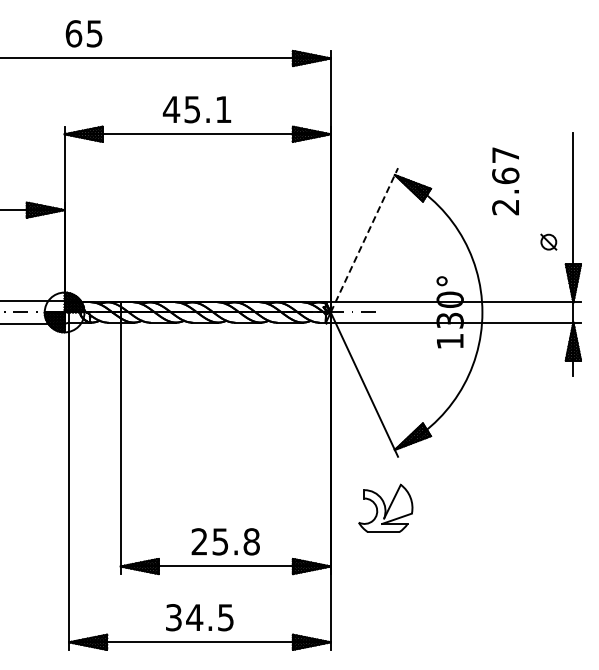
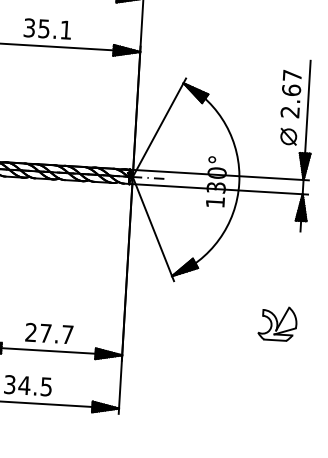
text: (171, 109) -> (29, 27), 45.1 -> 35.1
text: (505, 181) -> (291, 94), moved
line: (364, 240) -> (159, 127), dashed -> solid
part: (548, 241) -> (288, 136), size x1.43
part: (385, 507) -> (277, 323), moved
text: (235, 541) -> (56, 333), 25.8 -> 27.7

